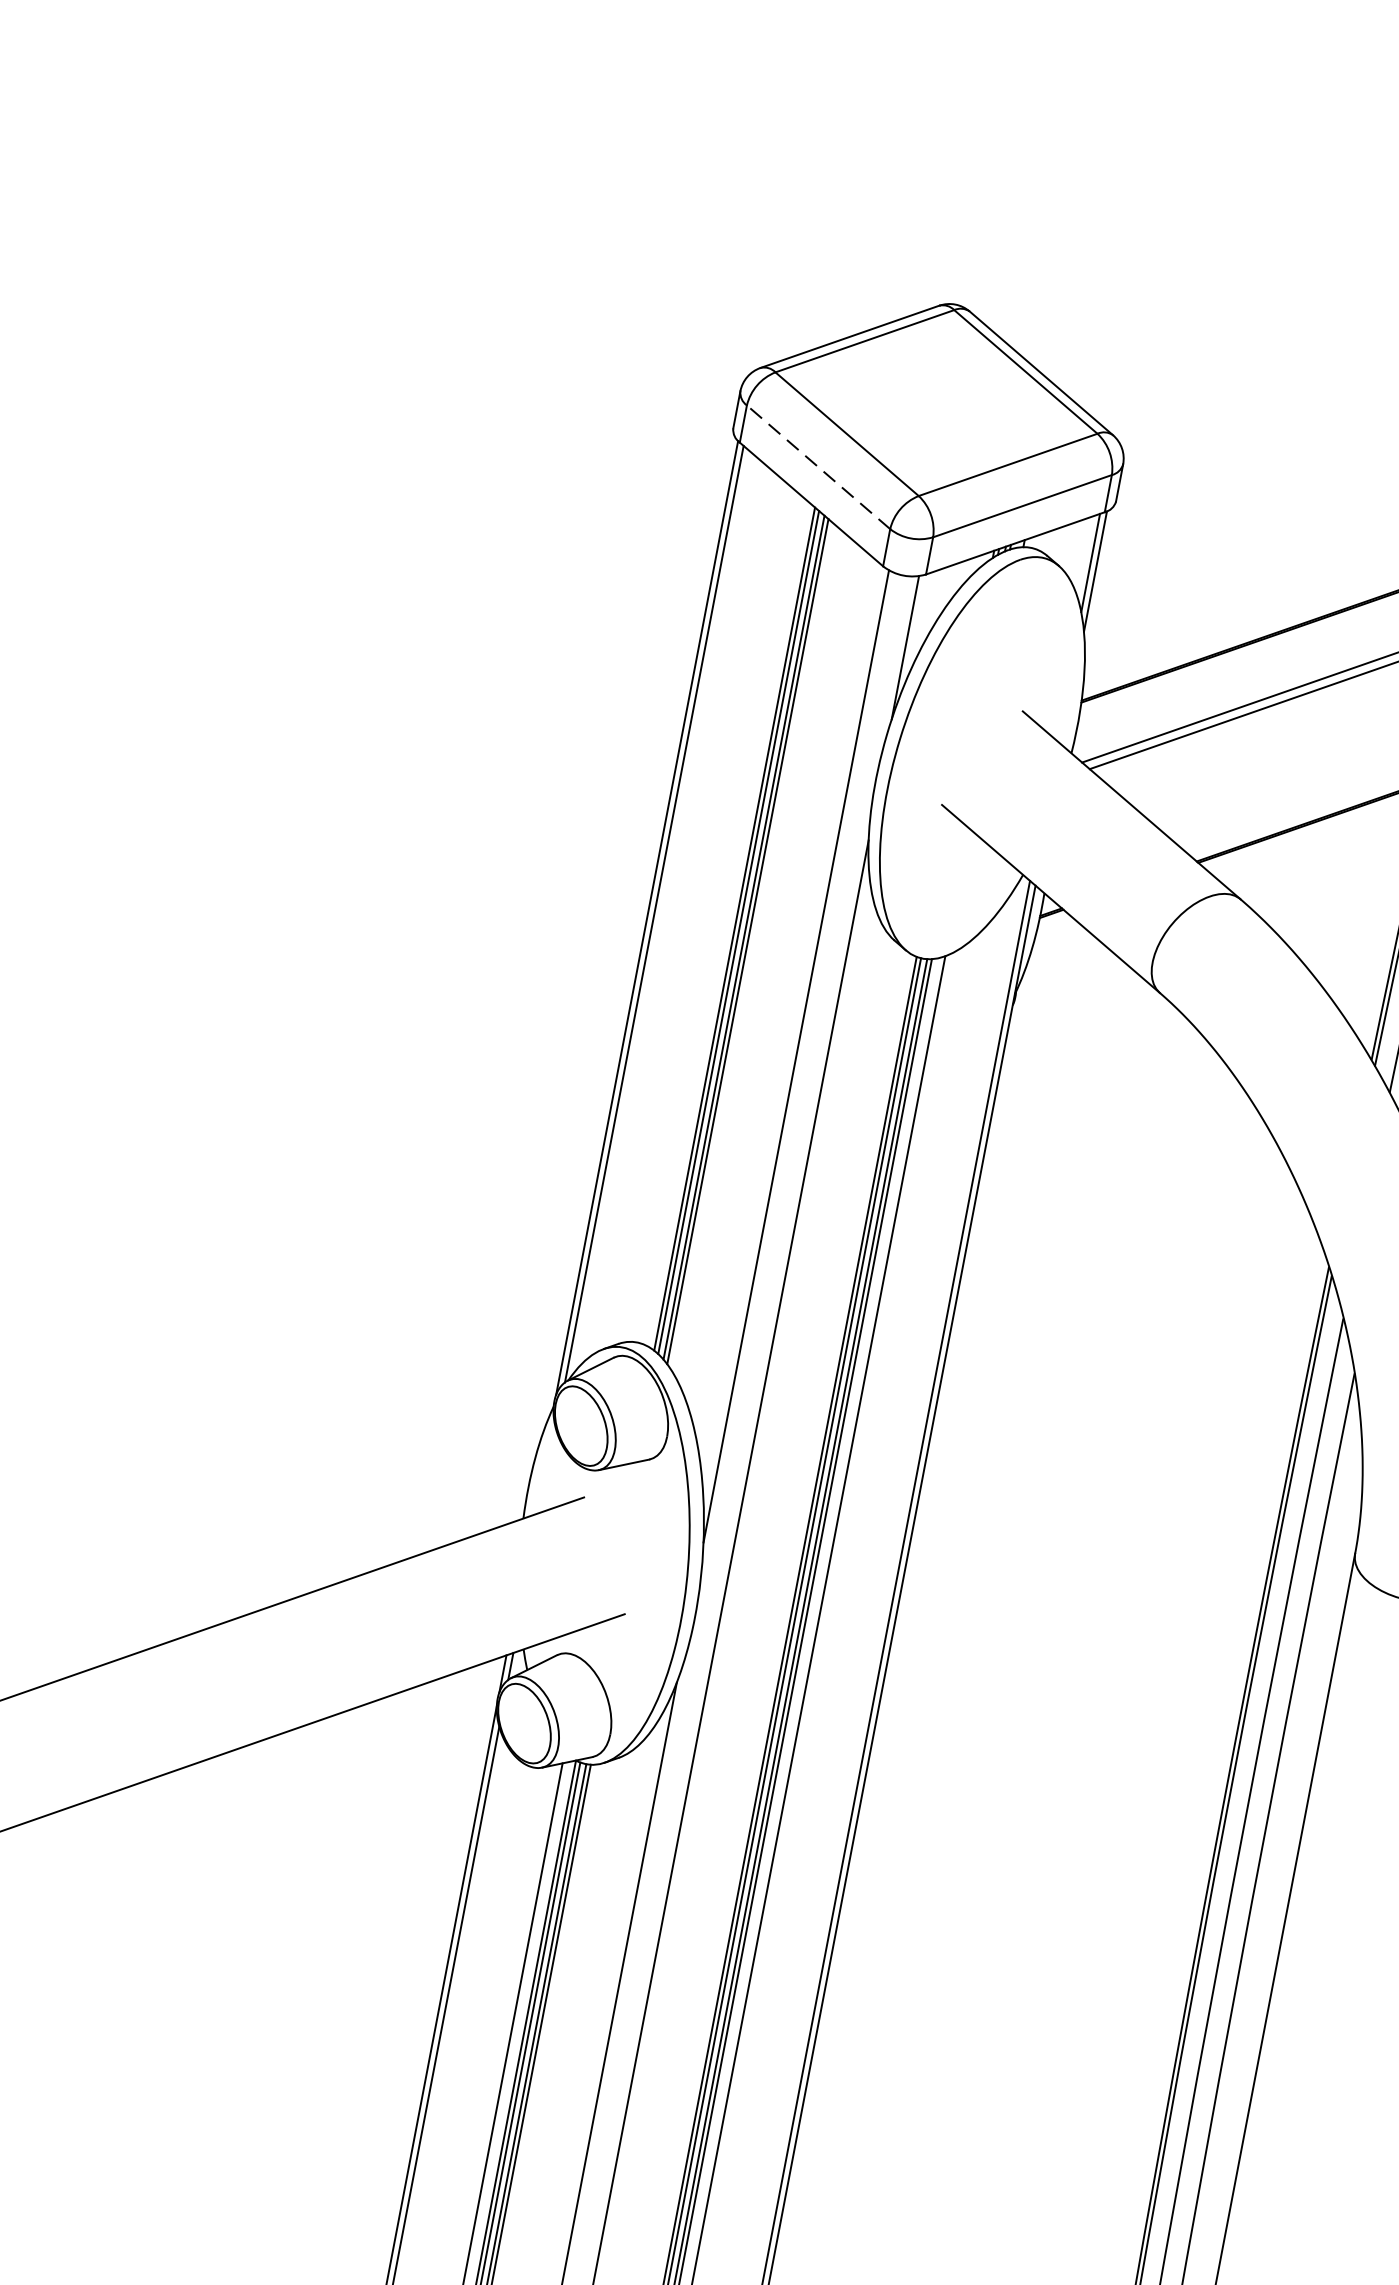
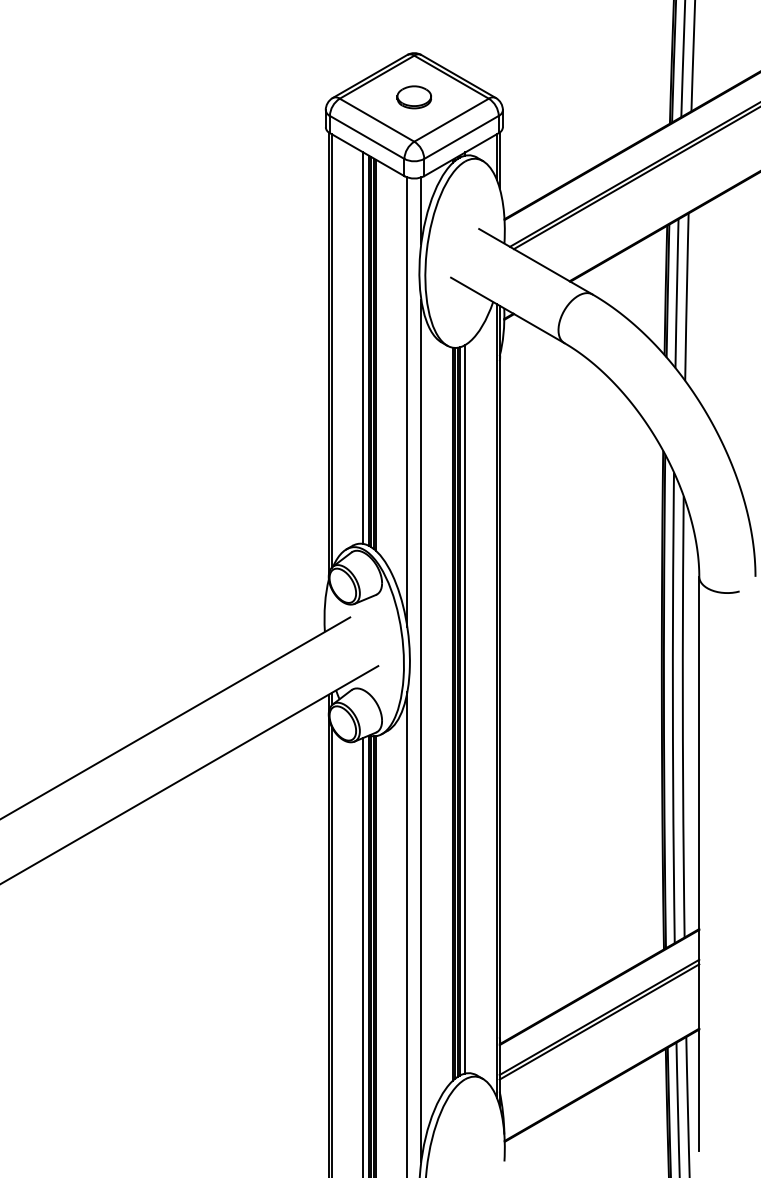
part: (935, 400) -> (413, 97), added
line: (817, 467) -> (366, 137), dashed -> solid
line: (724, 919) -> (363, 347), added

